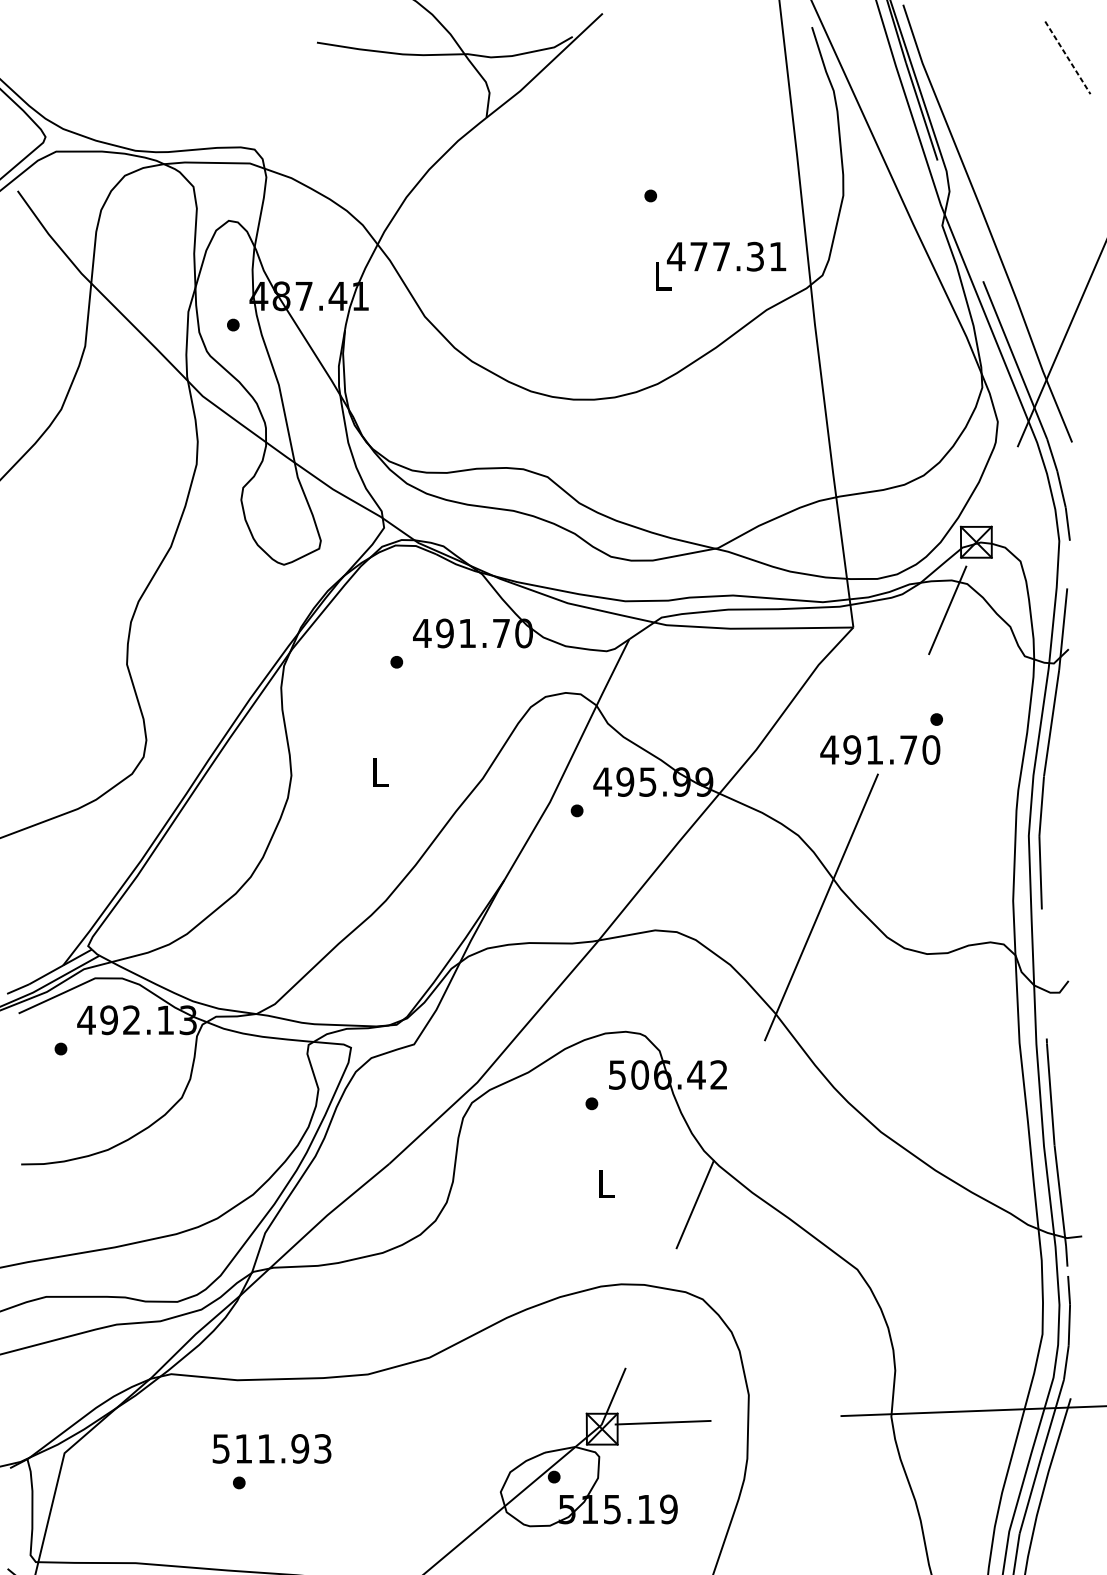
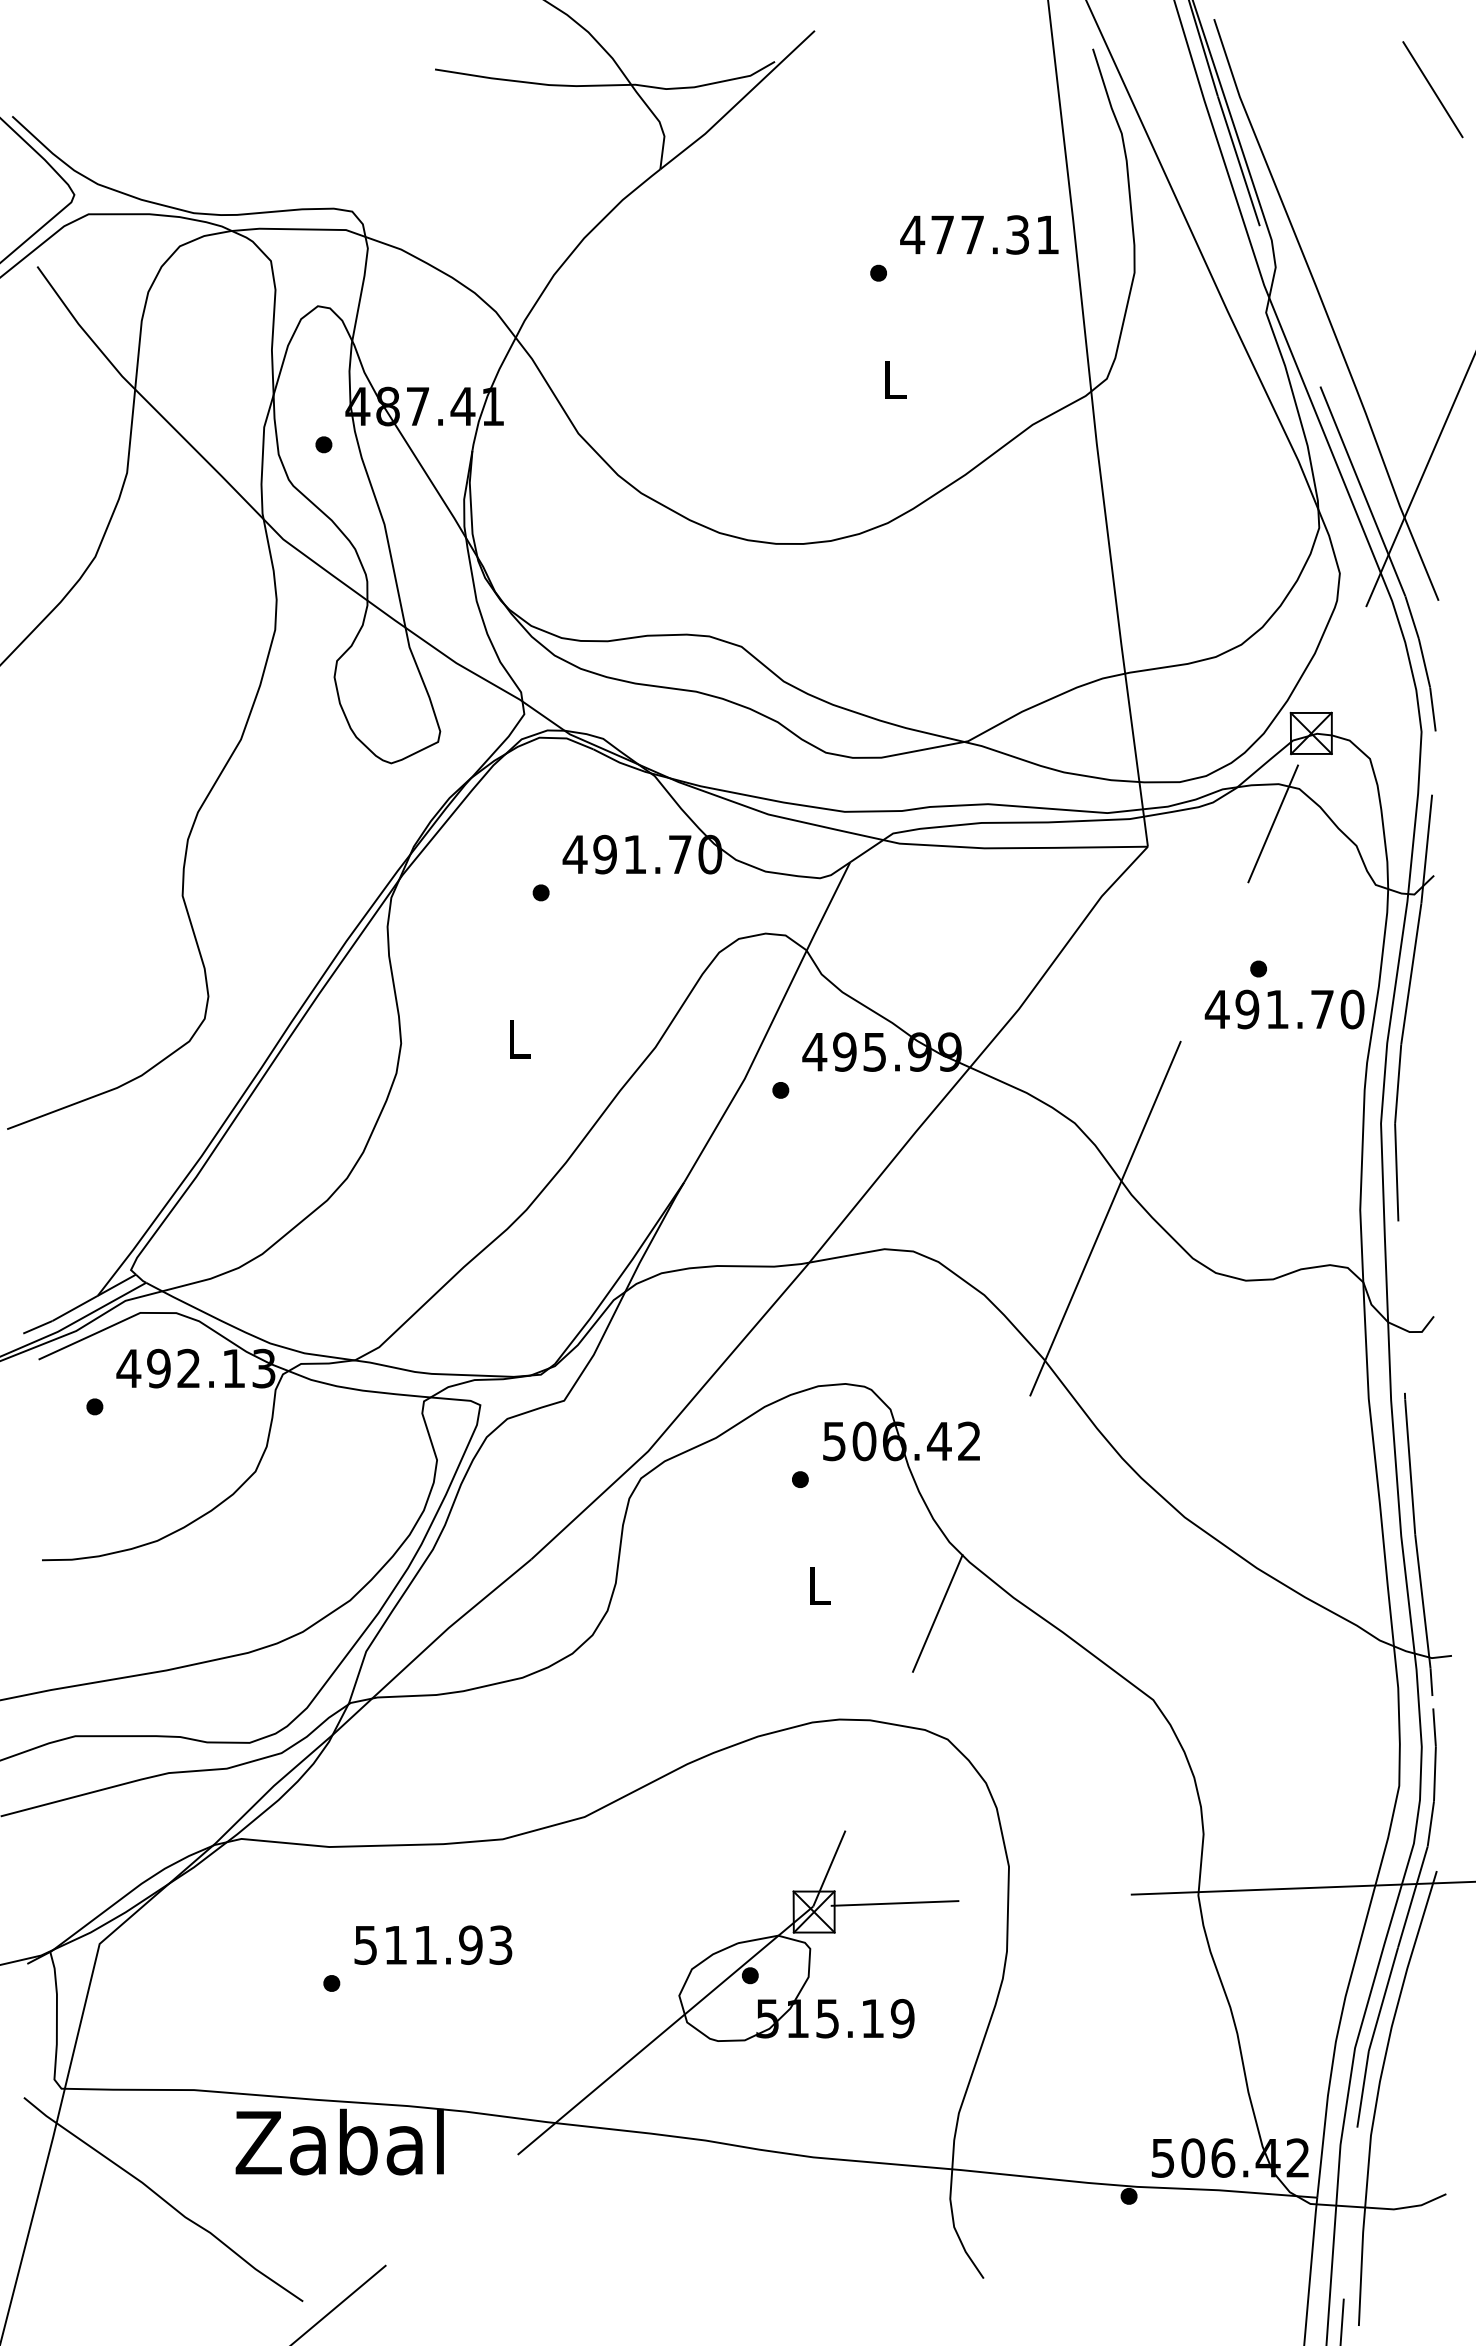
line: (1067, 57) -> (1432, 89), dashed -> solid
text: (726, 256) -> (979, 234), moved
text: (880, 750) -> (1284, 1009), moved
text: (272, 1448) -> (433, 1944), moved

